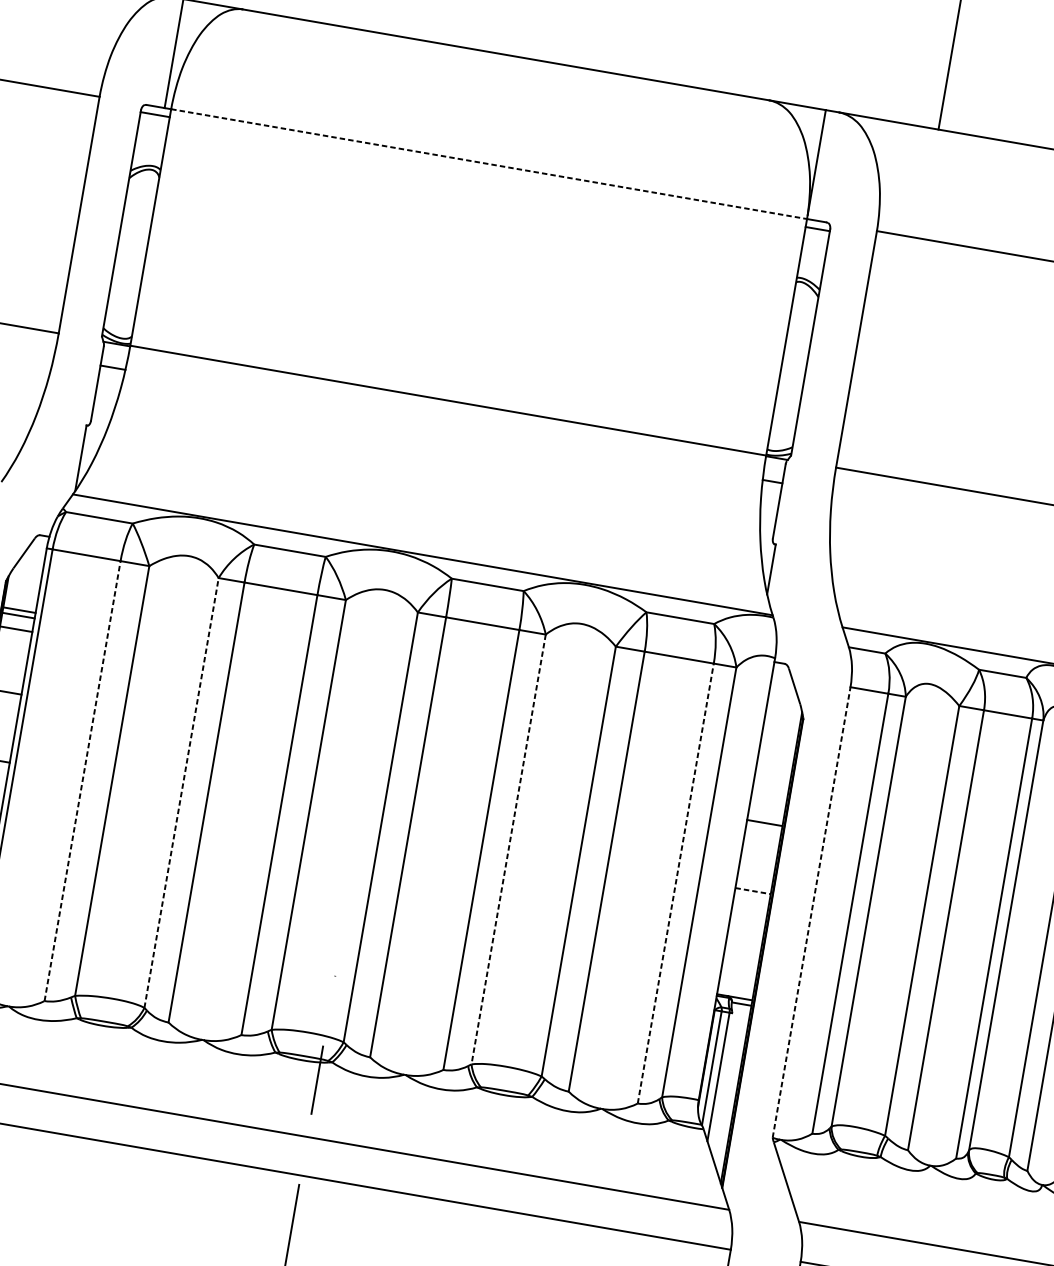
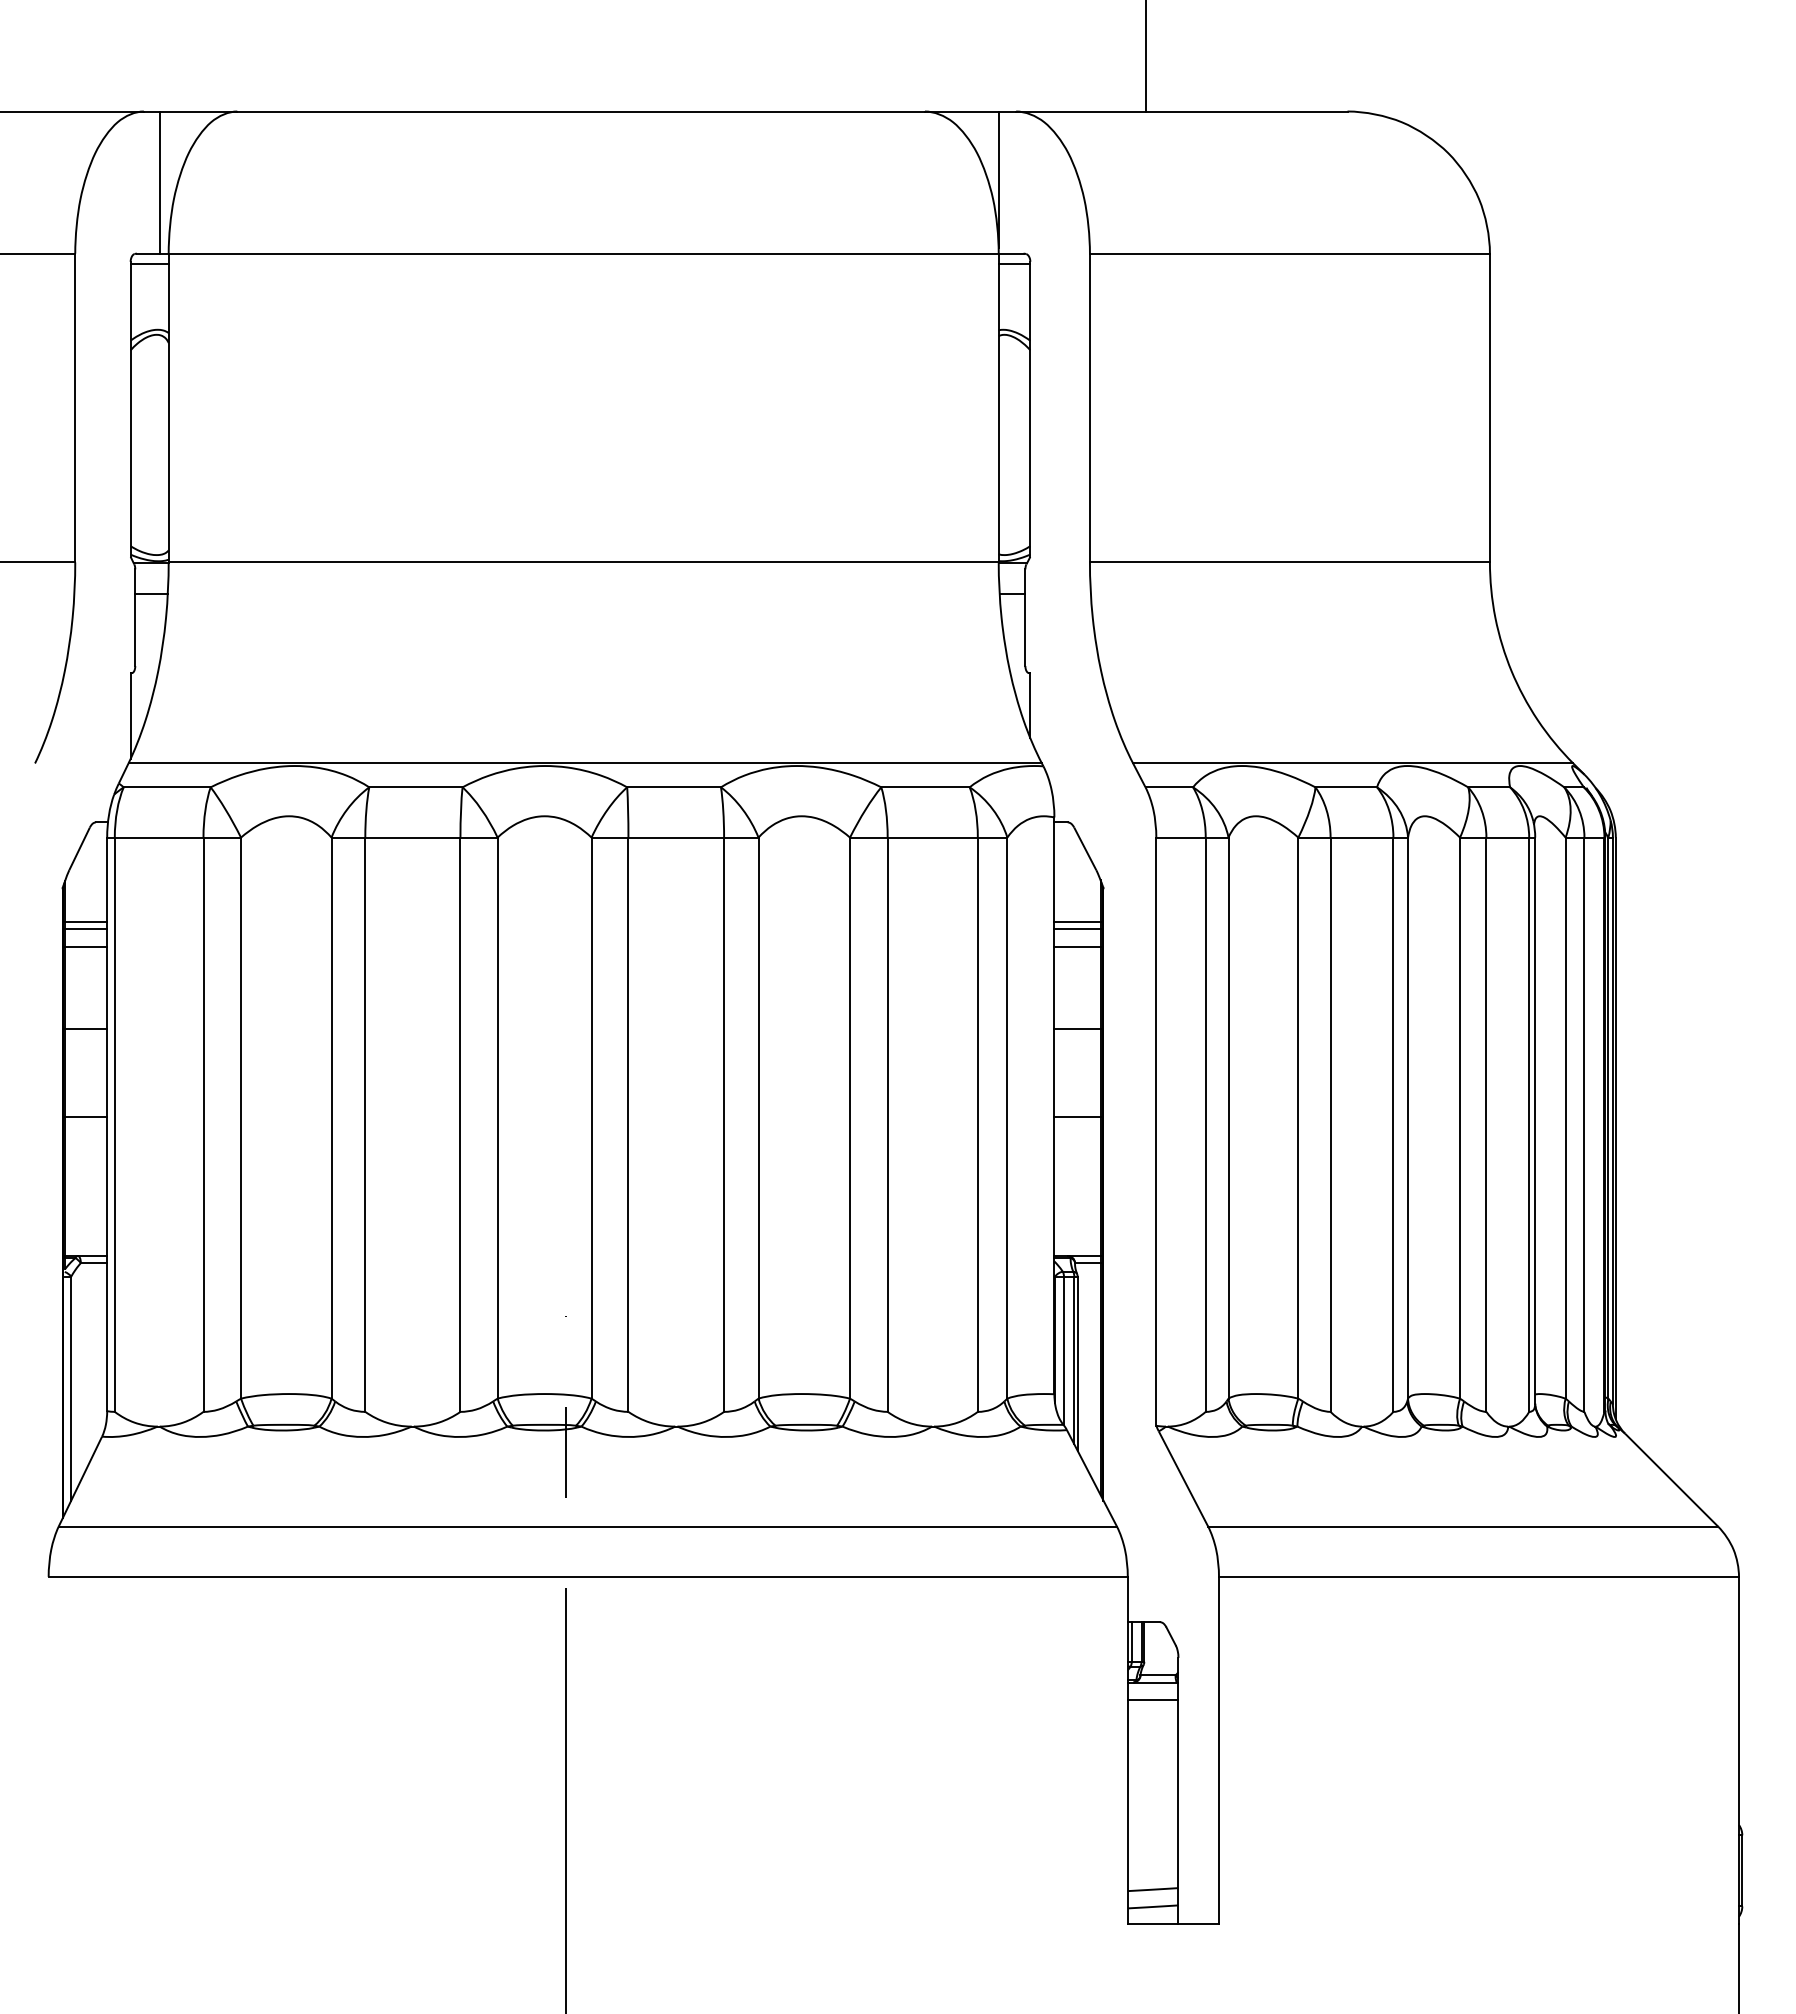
line: (489, 164) -> (584, 253), dashed -> solid
line: (779, 741) -> (1077, 921), added
line: (777, 747) -> (1077, 929), added
line: (775, 760) -> (1077, 946), added
line: (82, 780) -> (203, 1124), dashed -> solid
line: (181, 793) -> (331, 1118), dashed -> solid
line: (508, 849) -> (758, 1118), dashed -> solid
line: (675, 883) -> (977, 1124), dashed -> solid
line: (753, 891) -> (1077, 1117), dashed -> solid
line: (811, 912) -> (1156, 1131), dashed -> solid
line: (720, 1079) -> (1077, 1363), added

